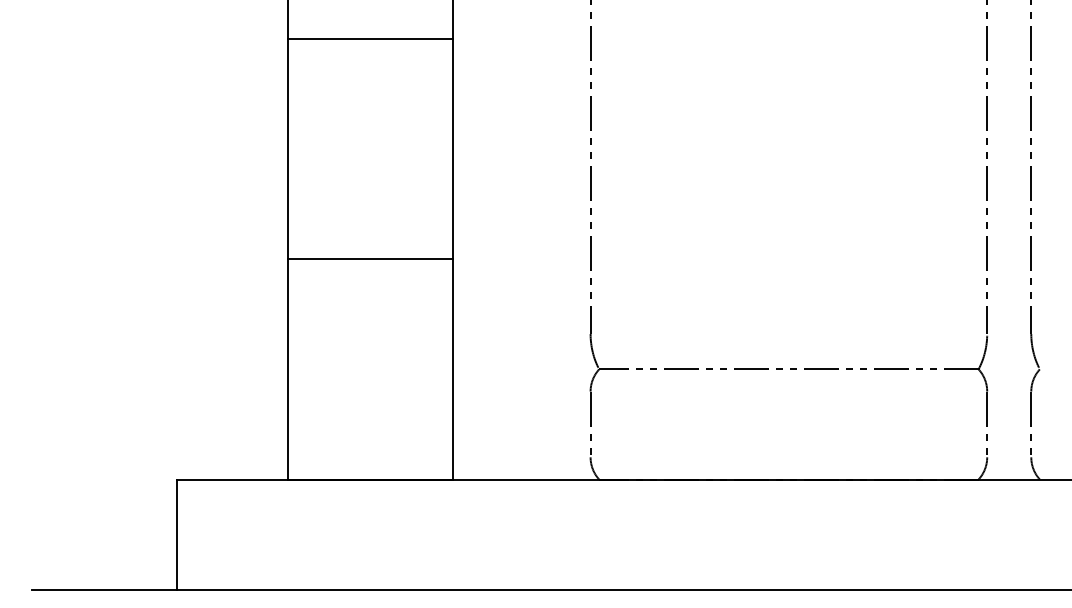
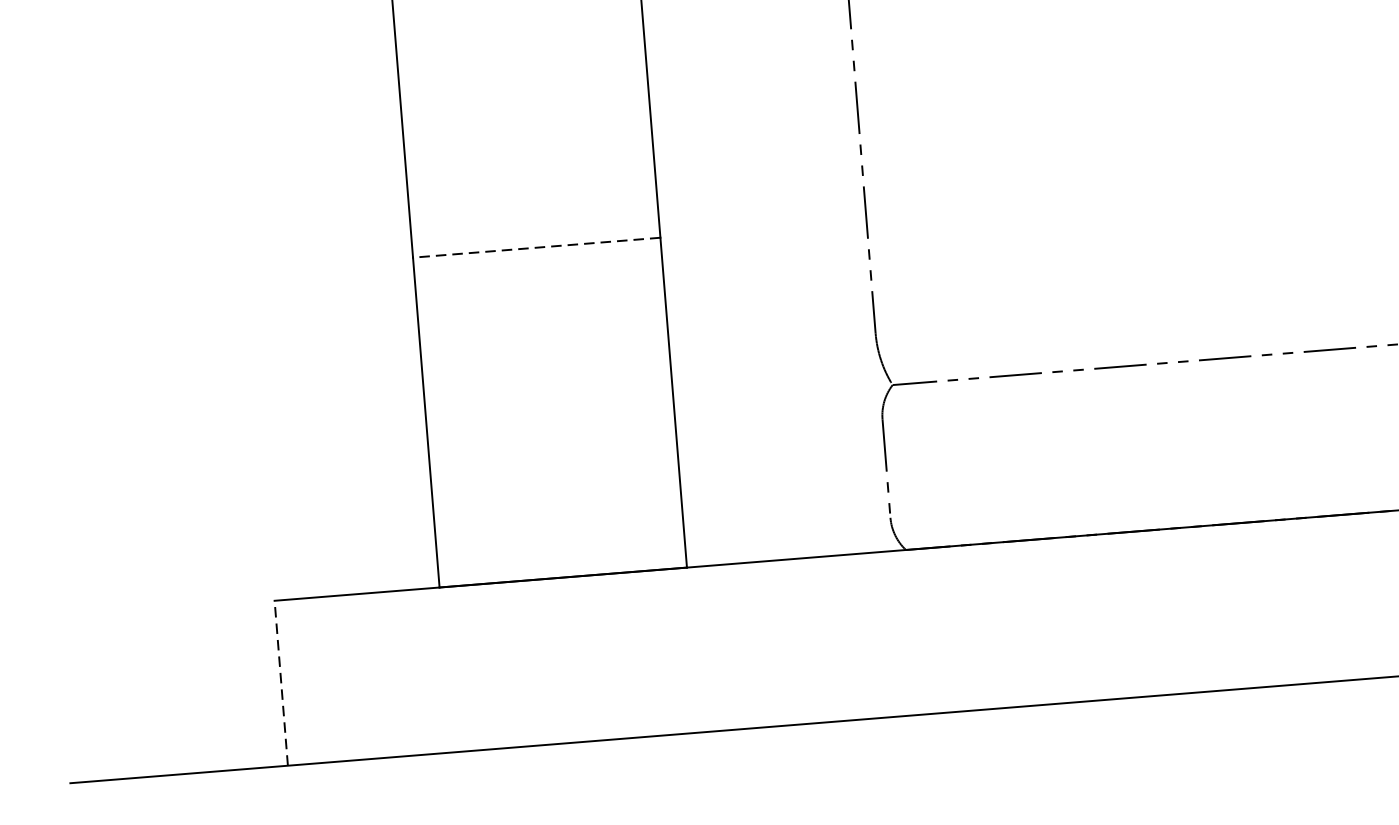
line: (370, 259) -> (537, 248), solid -> dashed
line: (177, 534) -> (281, 683), solid -> dashed

